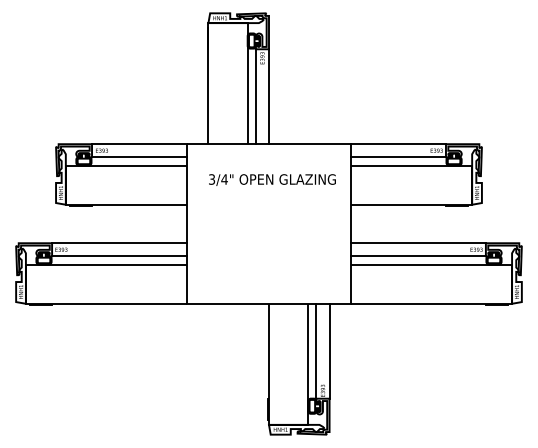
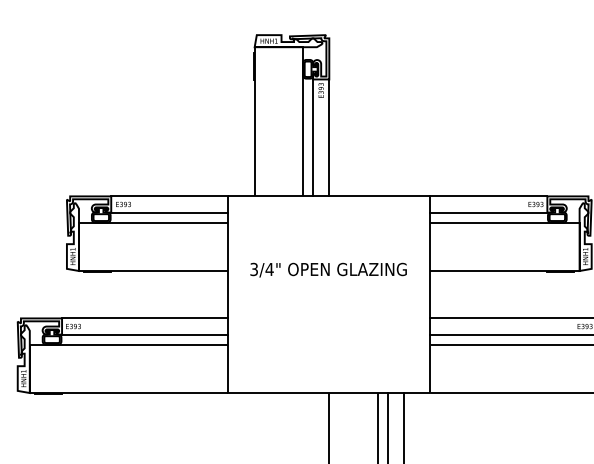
text: (272, 179) -> (328, 269), moved

